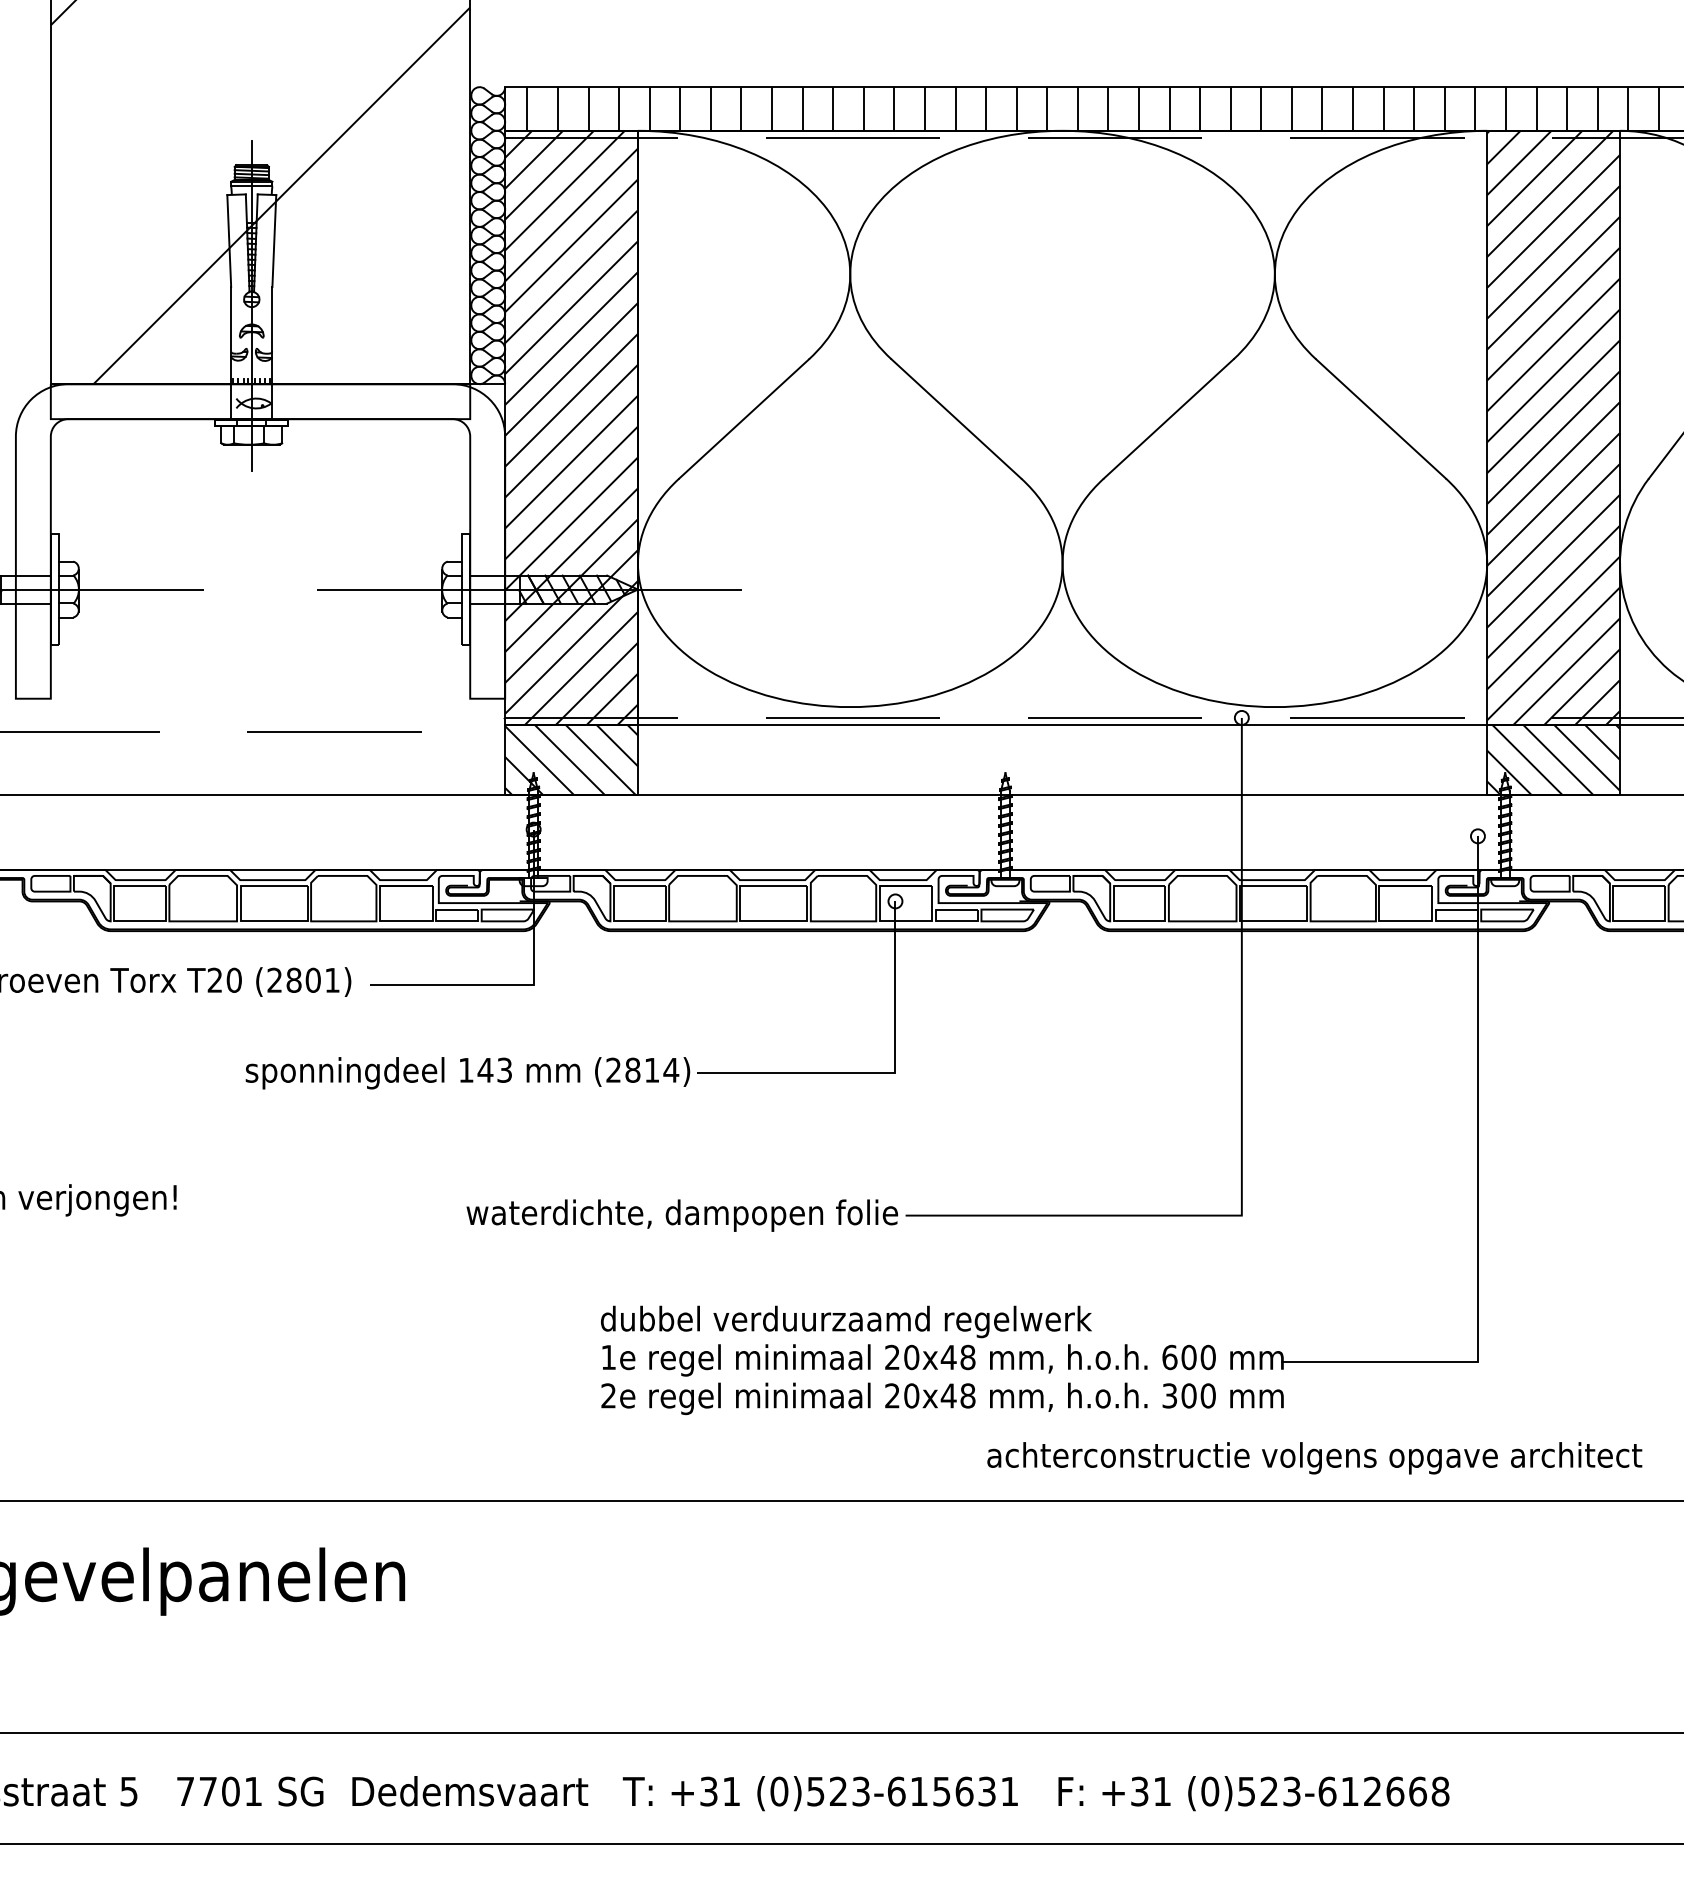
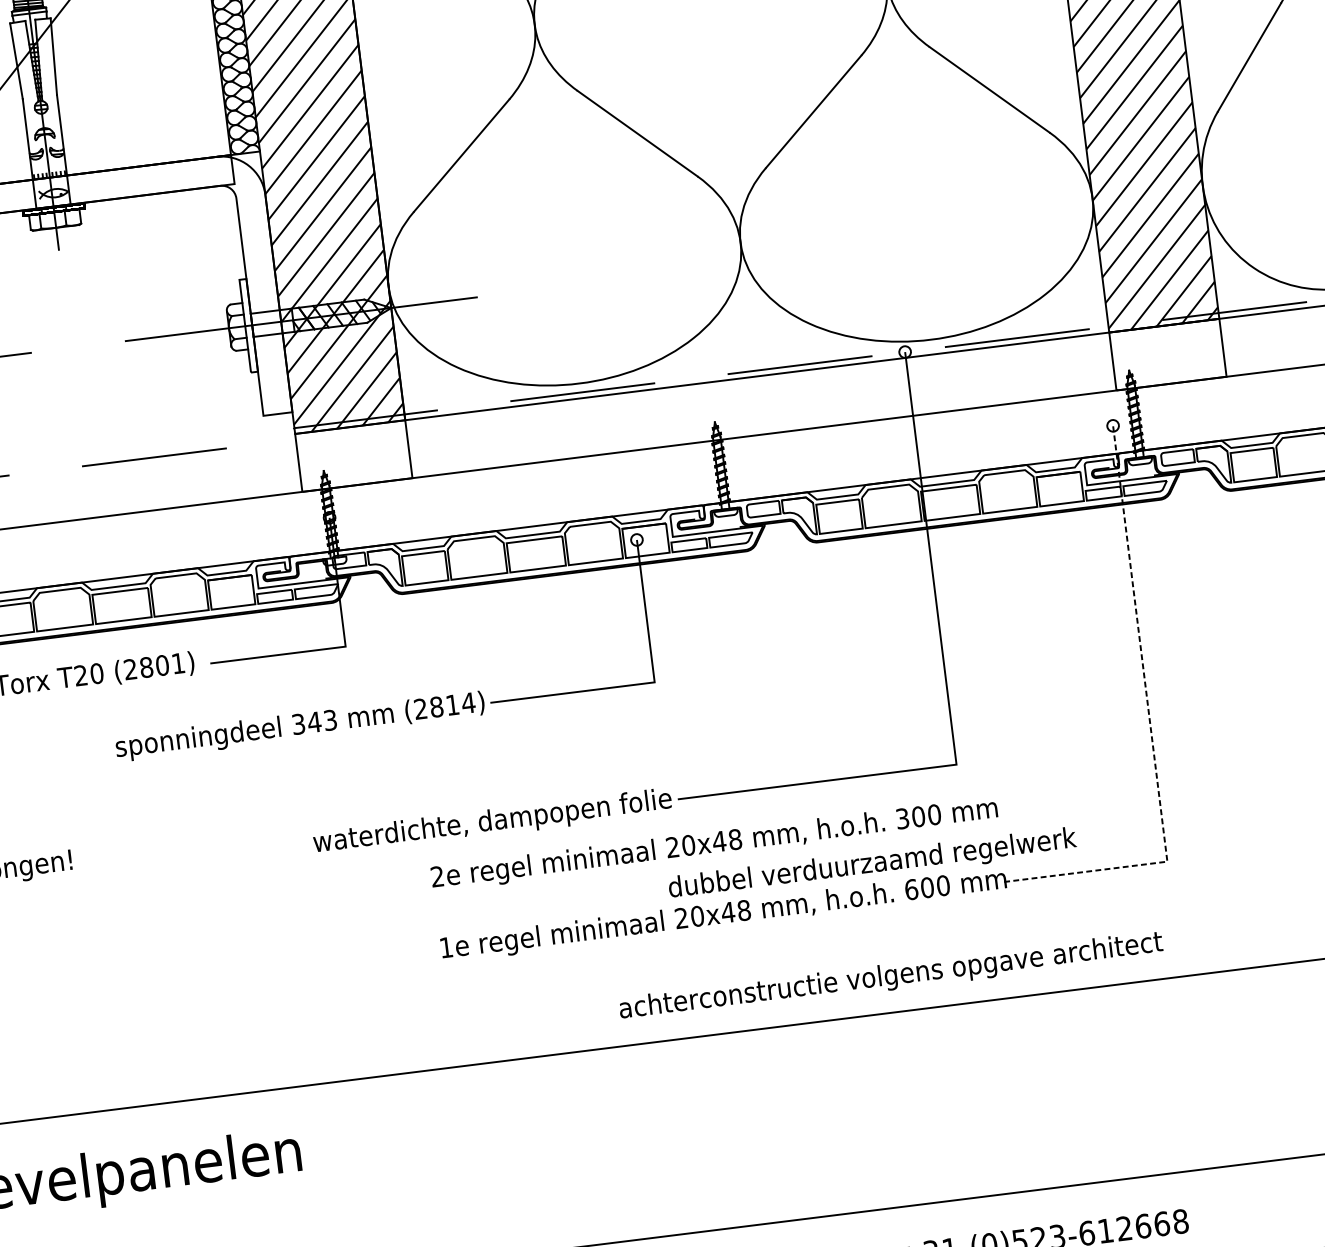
hatch: (571, 759) -> (353, 455), removed
hatch: (1553, 759) -> (1167, 354), removed
text: (466, 1069) -> (298, 723), 143 -> 343
line: (1477, 1198) -> (1150, 726), solid -> dashed
text: (846, 1321) -> (872, 864), moved
text: (942, 1398) -> (714, 844), moved
text: (1314, 1458) -> (890, 977), moved

